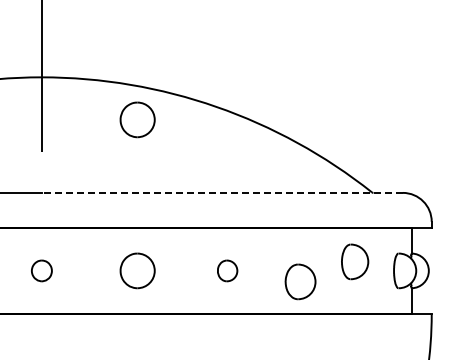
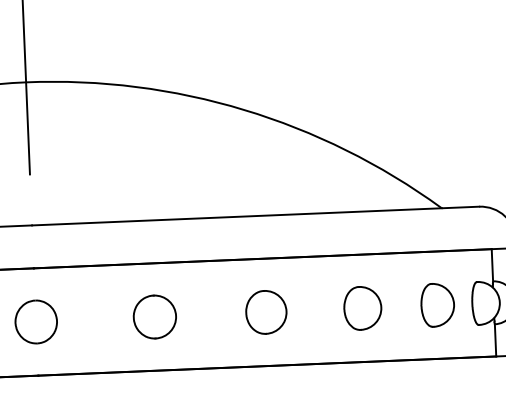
part: (137, 119) -> (146, 129), removed
line: (222, 192) -> (255, 215), dashed -> solid
part: (355, 261) -> (438, 304), moved
part: (41, 270) -> (35, 321), size x1.67
part: (227, 270) -> (266, 311), size x1.67
part: (300, 281) -> (362, 307), moved

